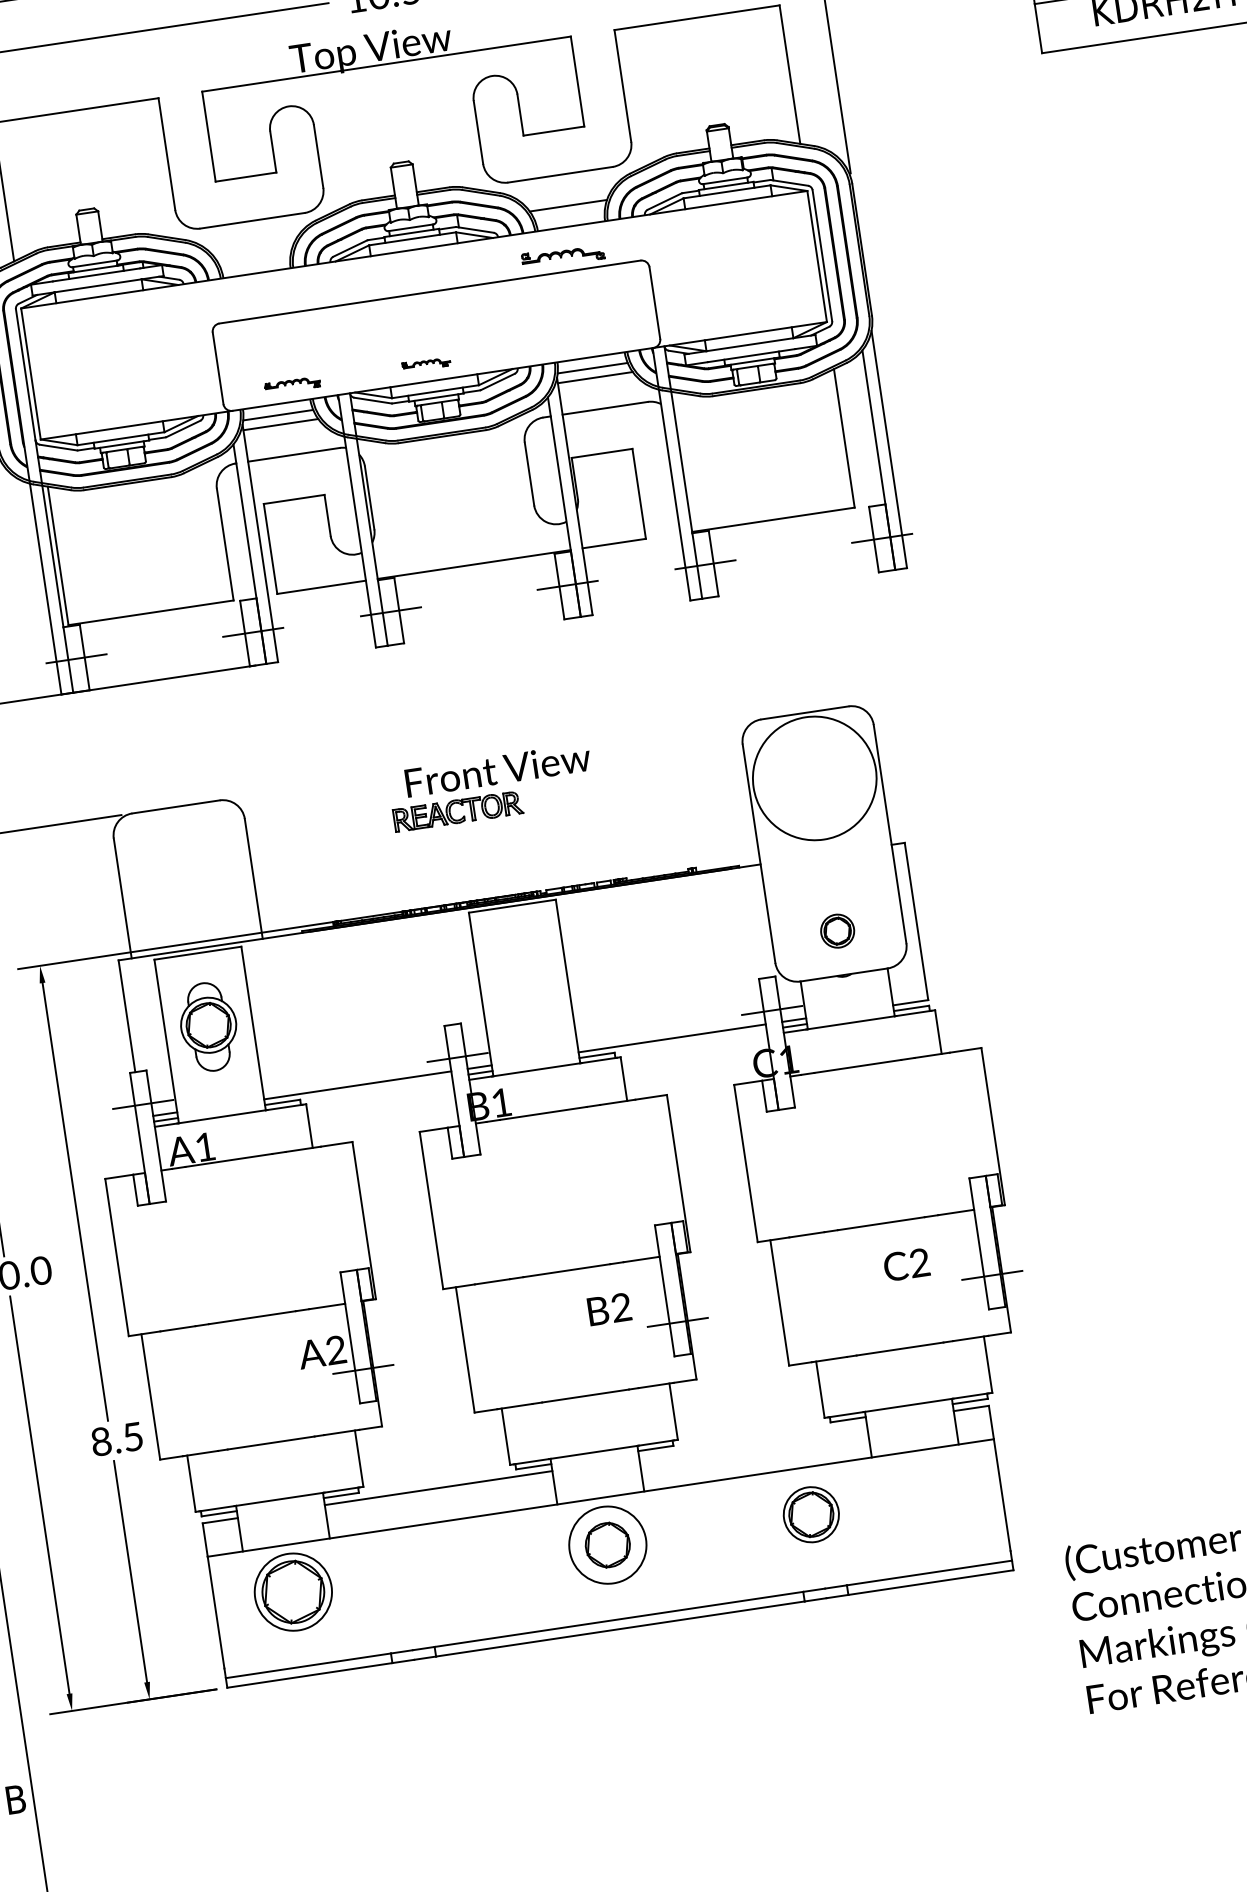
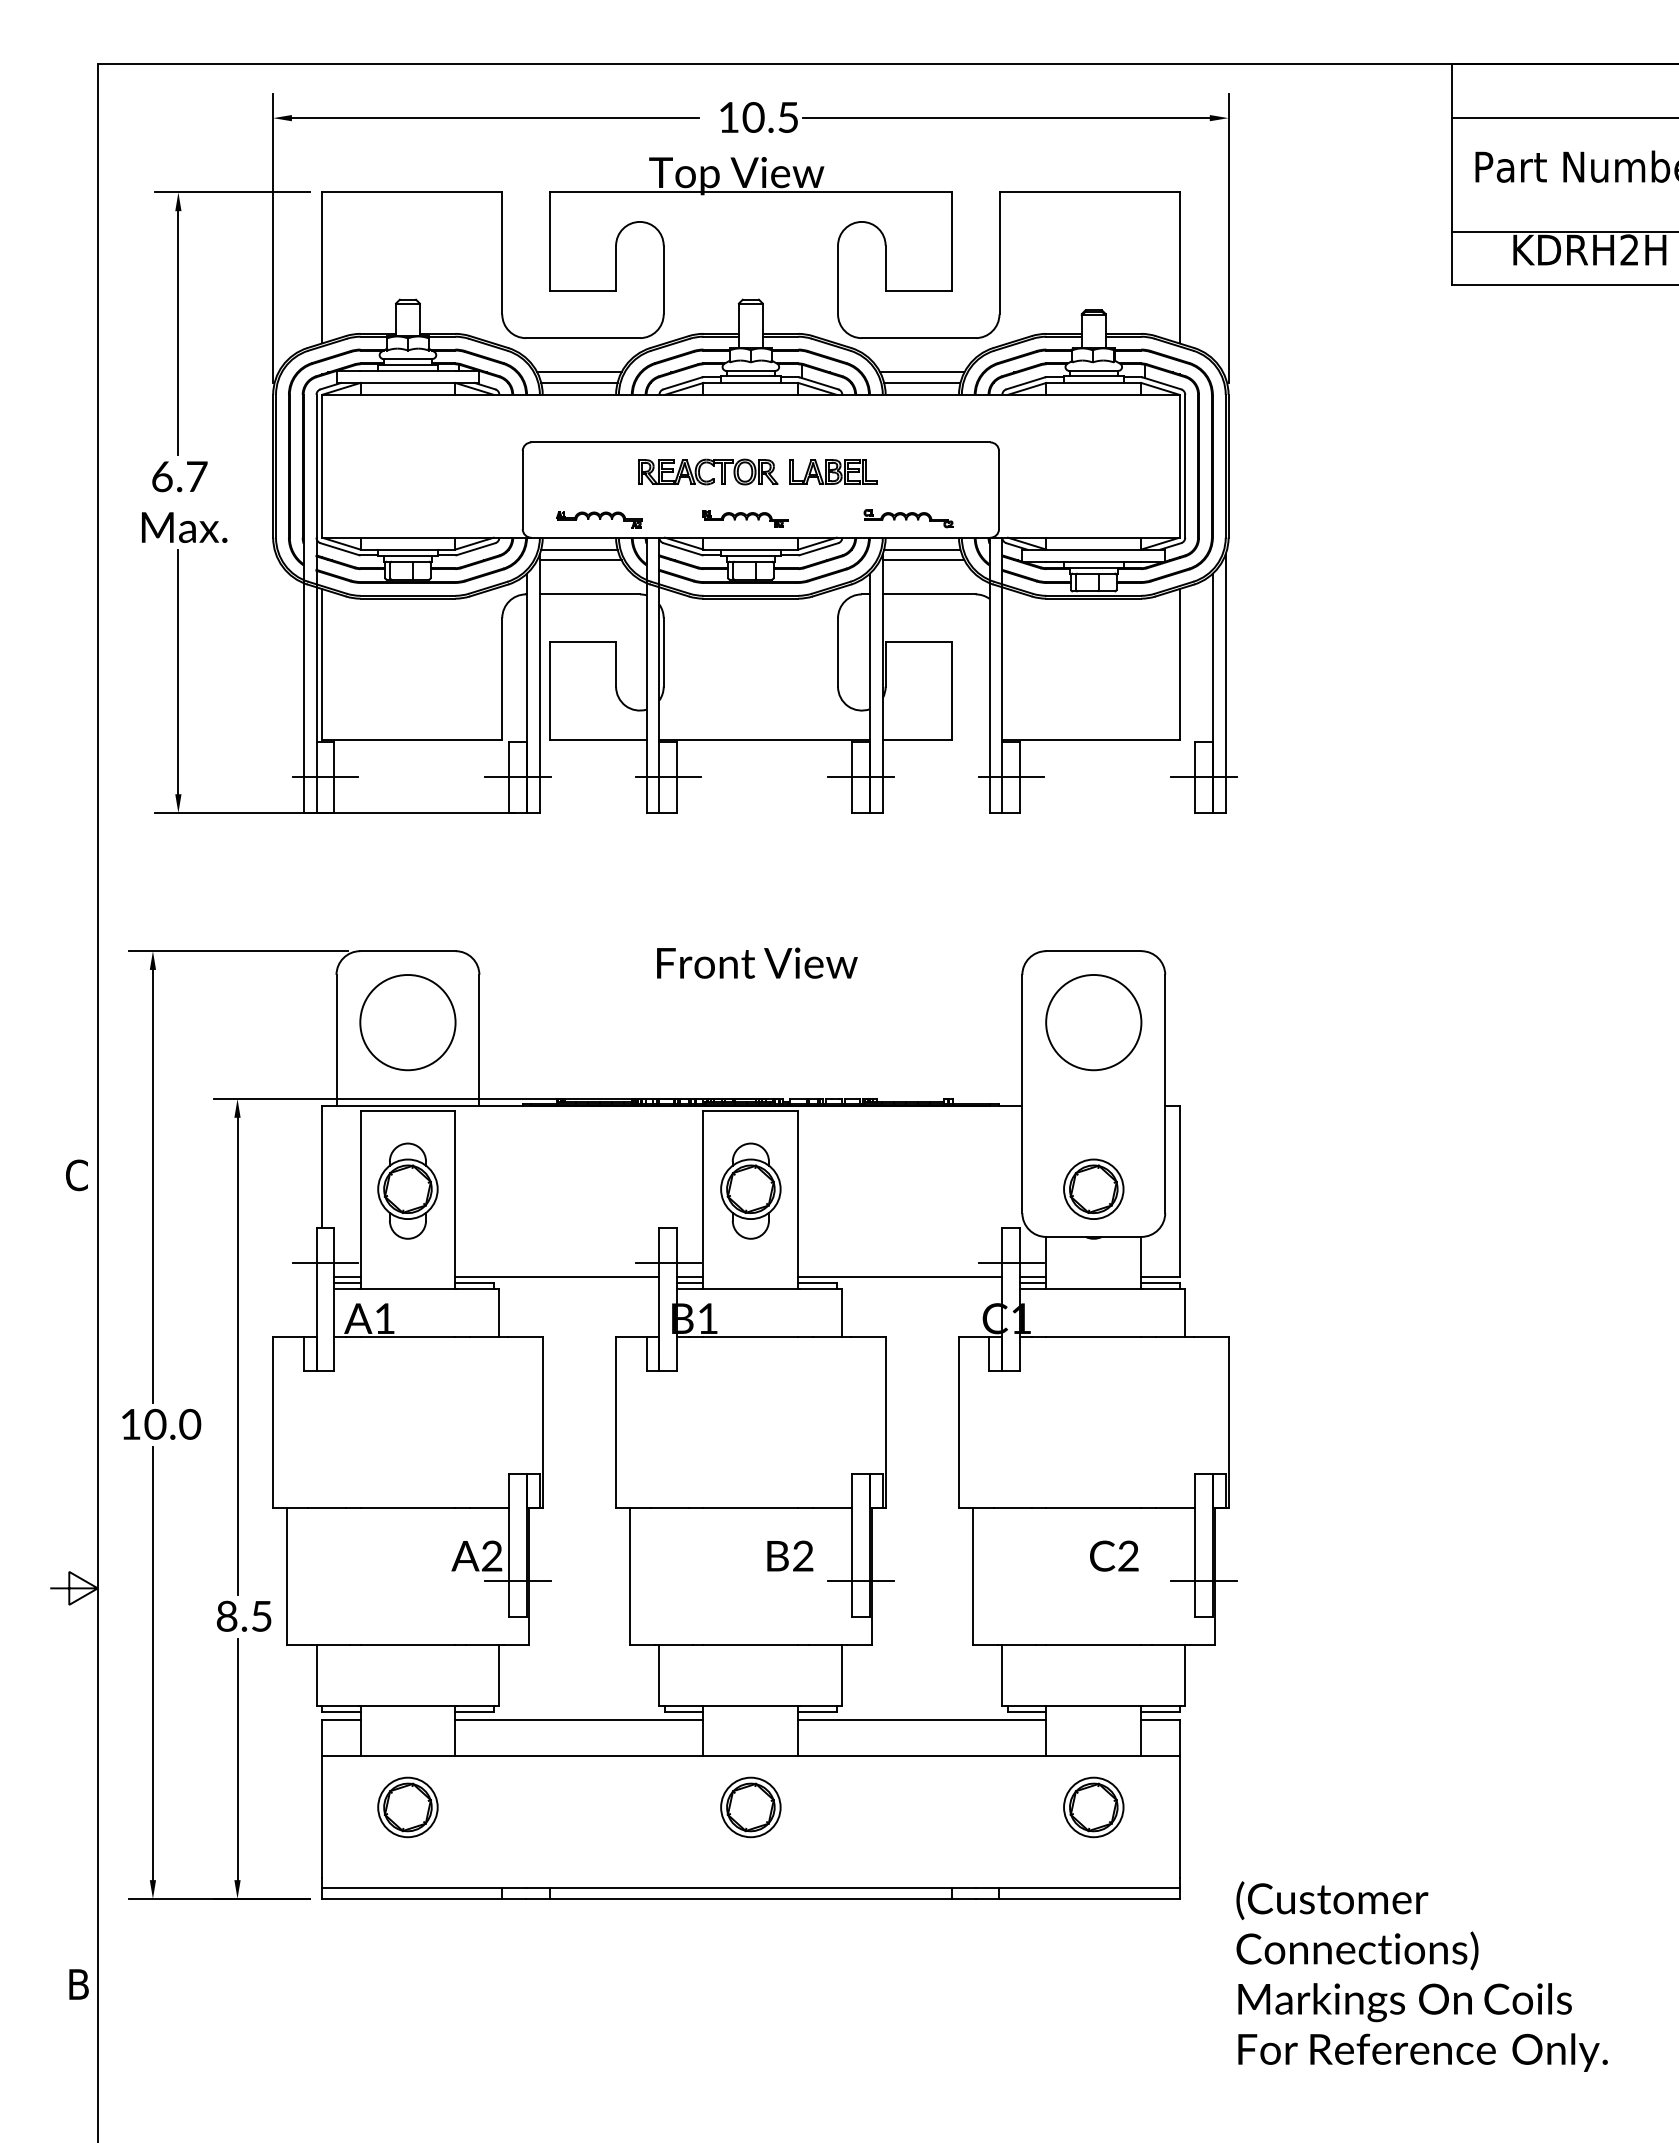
line: (569, 214) -> (922, 382), added
line: (254, 252) -> (579, 372), added
part: (563, 256) -> (908, 518), moved
line: (255, 261) -> (579, 382), added
part: (500, 308) -> (833, 471), added
part: (426, 363) -> (745, 518), size x1.67
part: (292, 384) -> (599, 519), size x1.43
circle: (814, 778) -> (1093, 1022), size x0.71
part: (460, 805) -> (711, 465), moved
circle: (185, 872) -> (407, 1022), added
part: (837, 930) -> (1093, 1188), size x1.67
part: (522, 979) -> (750, 1190), added
line: (753, 1440) -> (922, 1719), added
part: (811, 1514) -> (1093, 1807), moved
circle: (607, 1545) -> (750, 1807), size x0.71
part: (292, 1592) -> (407, 1807), size x0.71

